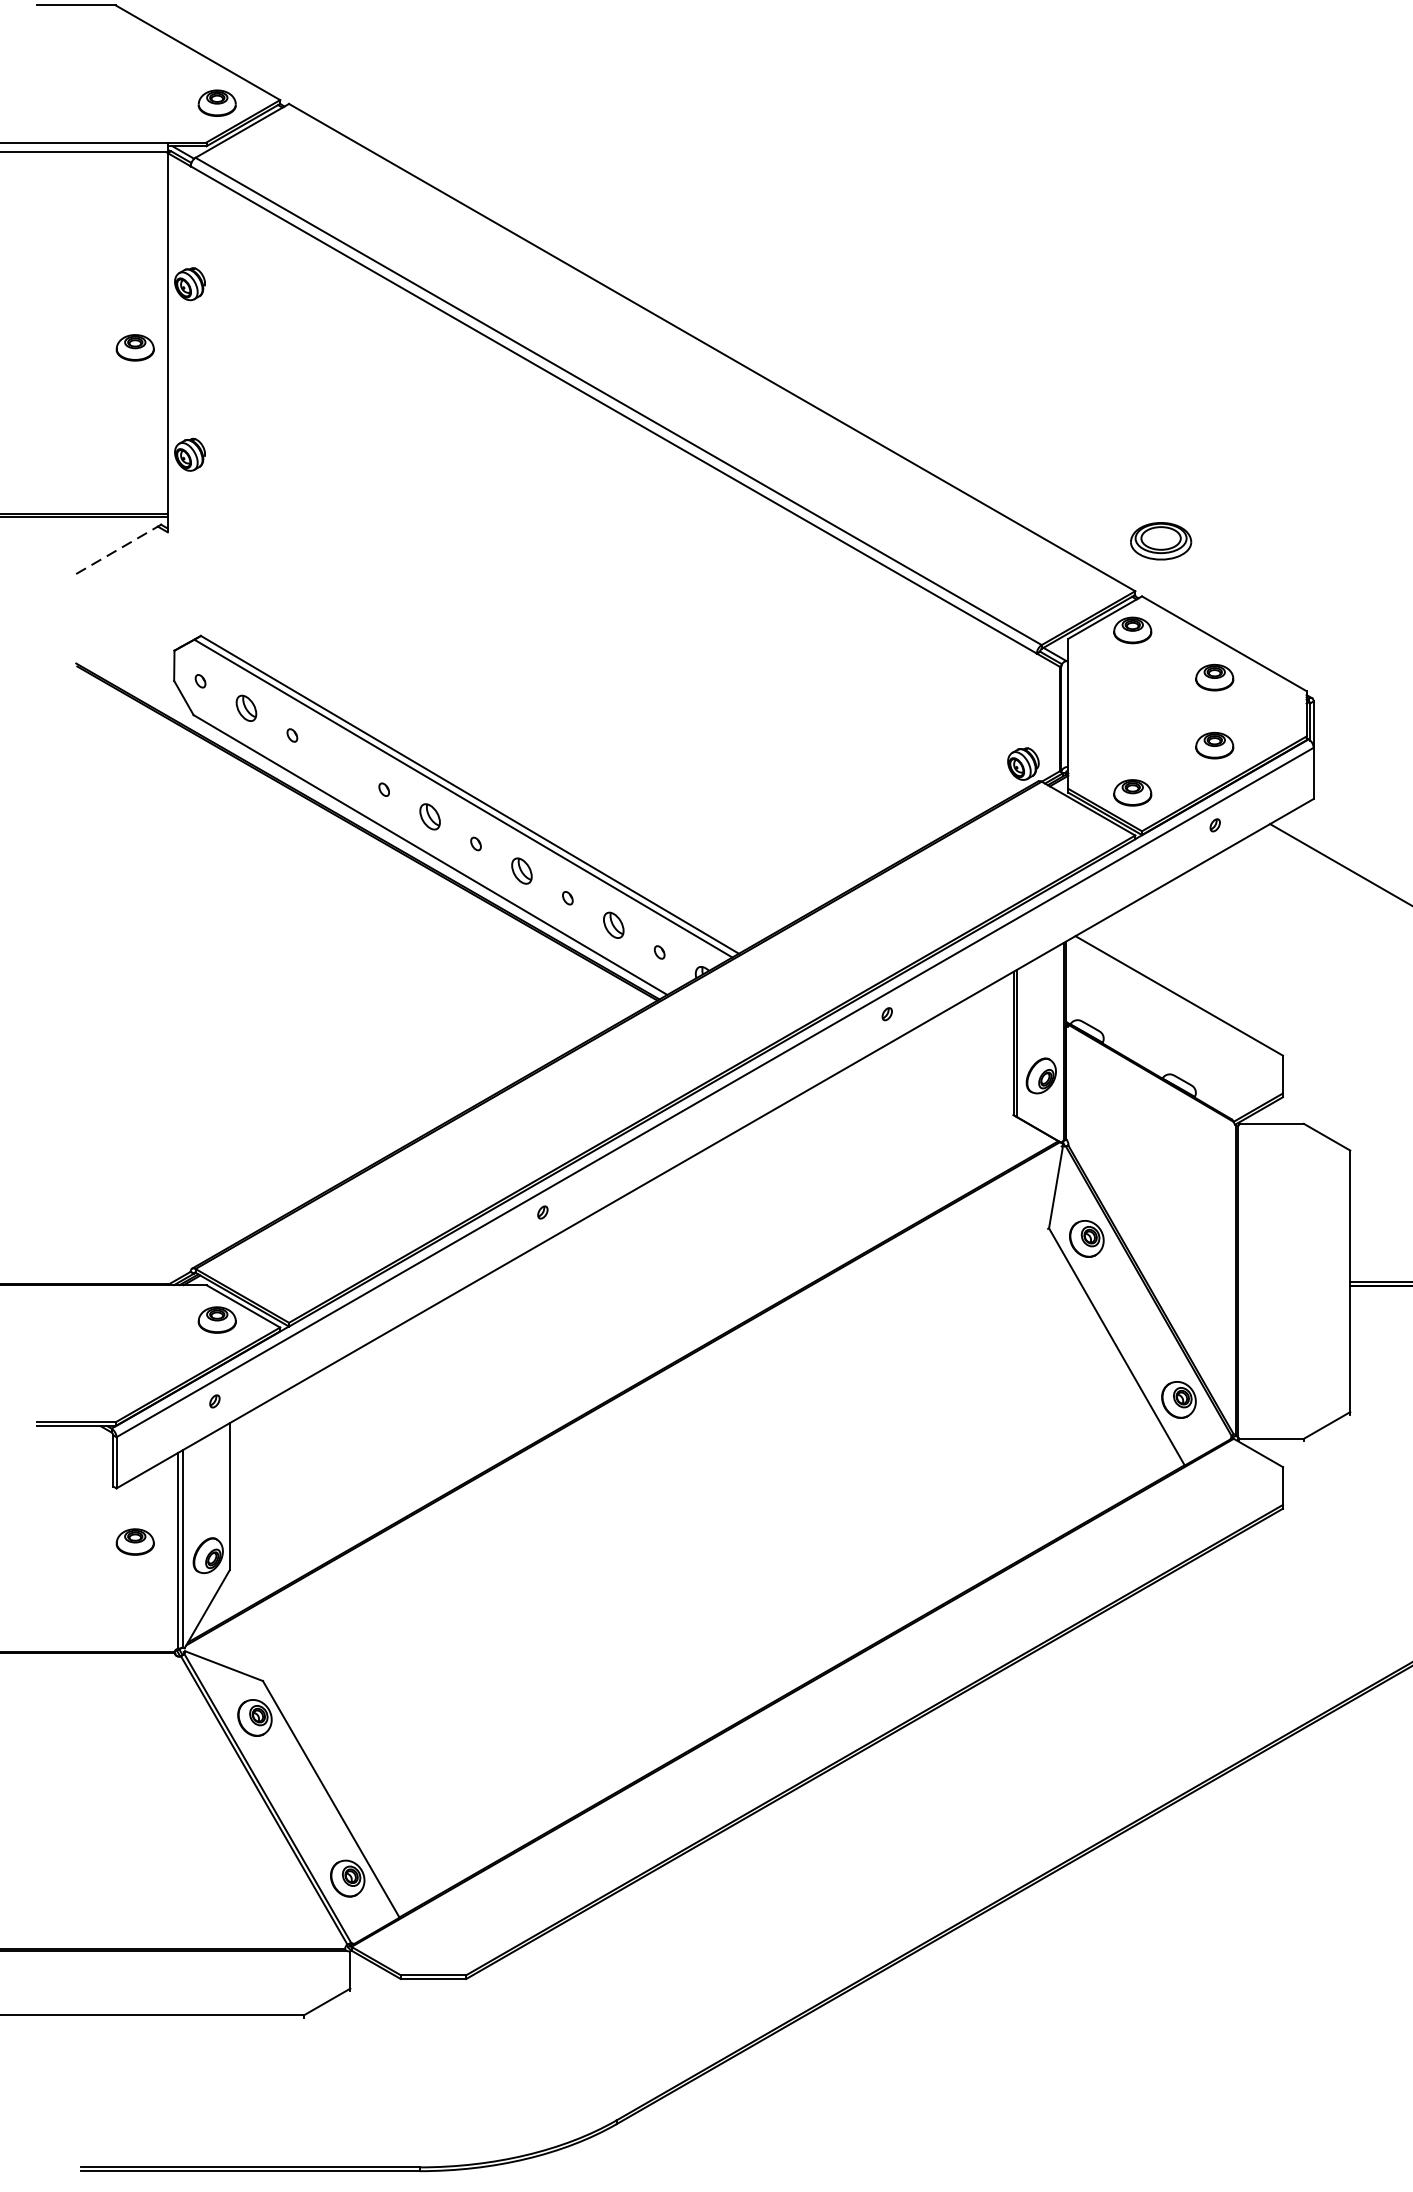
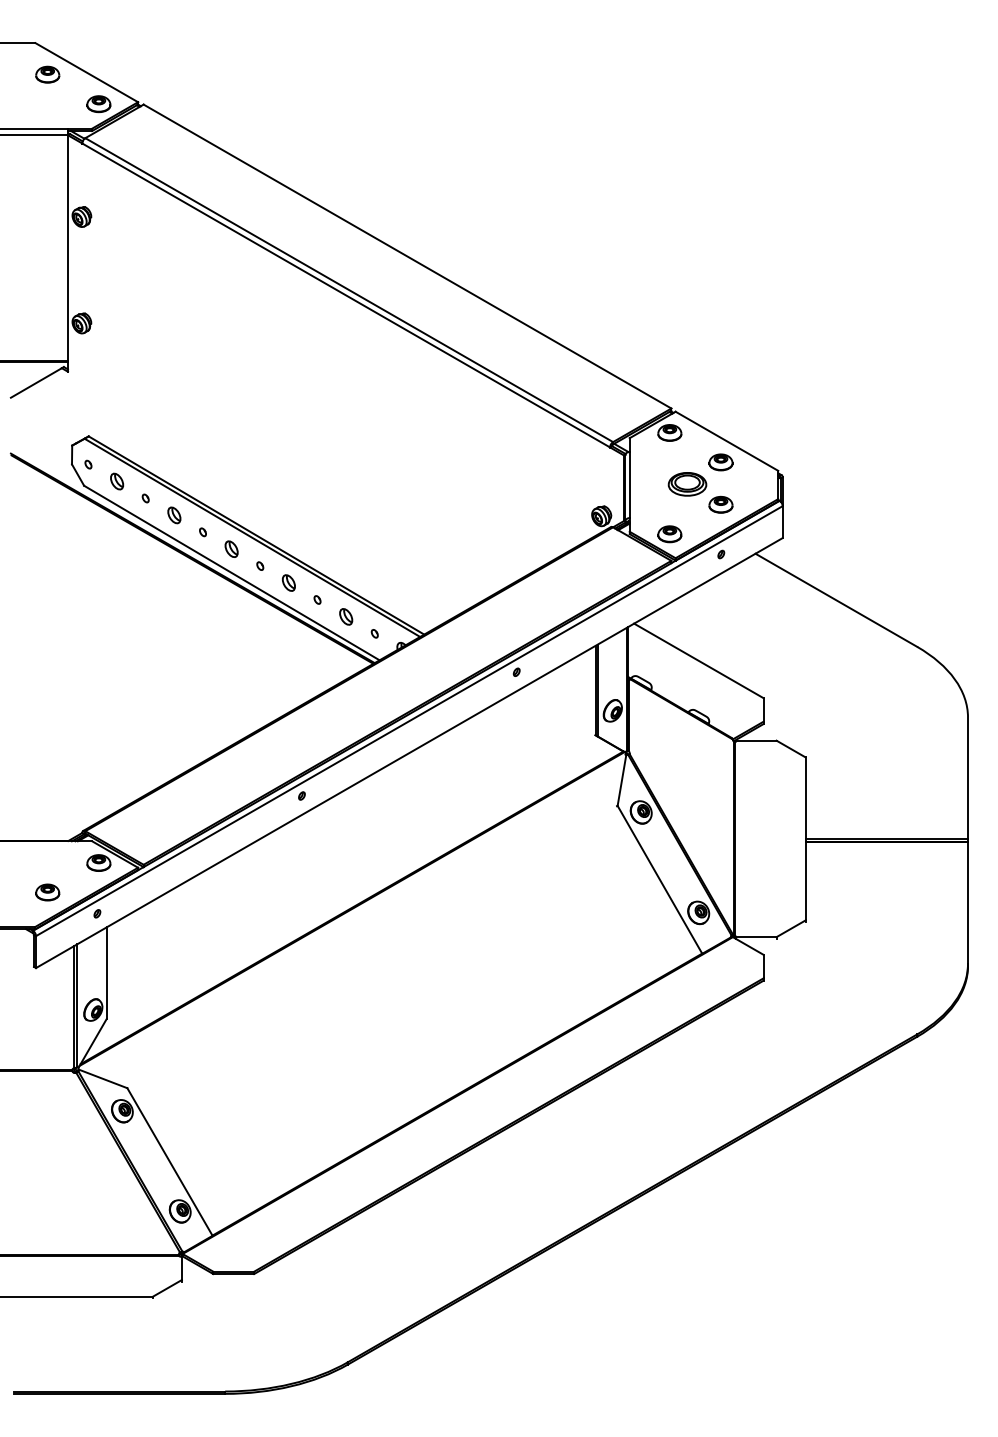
part: (134, 347) -> (47, 74), moved
part: (1161, 541) -> (687, 484), moved
line: (117, 549) -> (36, 382), dashed -> solid
part: (338, 762) -> (174, 515), added
part: (134, 1542) -> (47, 892), moved

